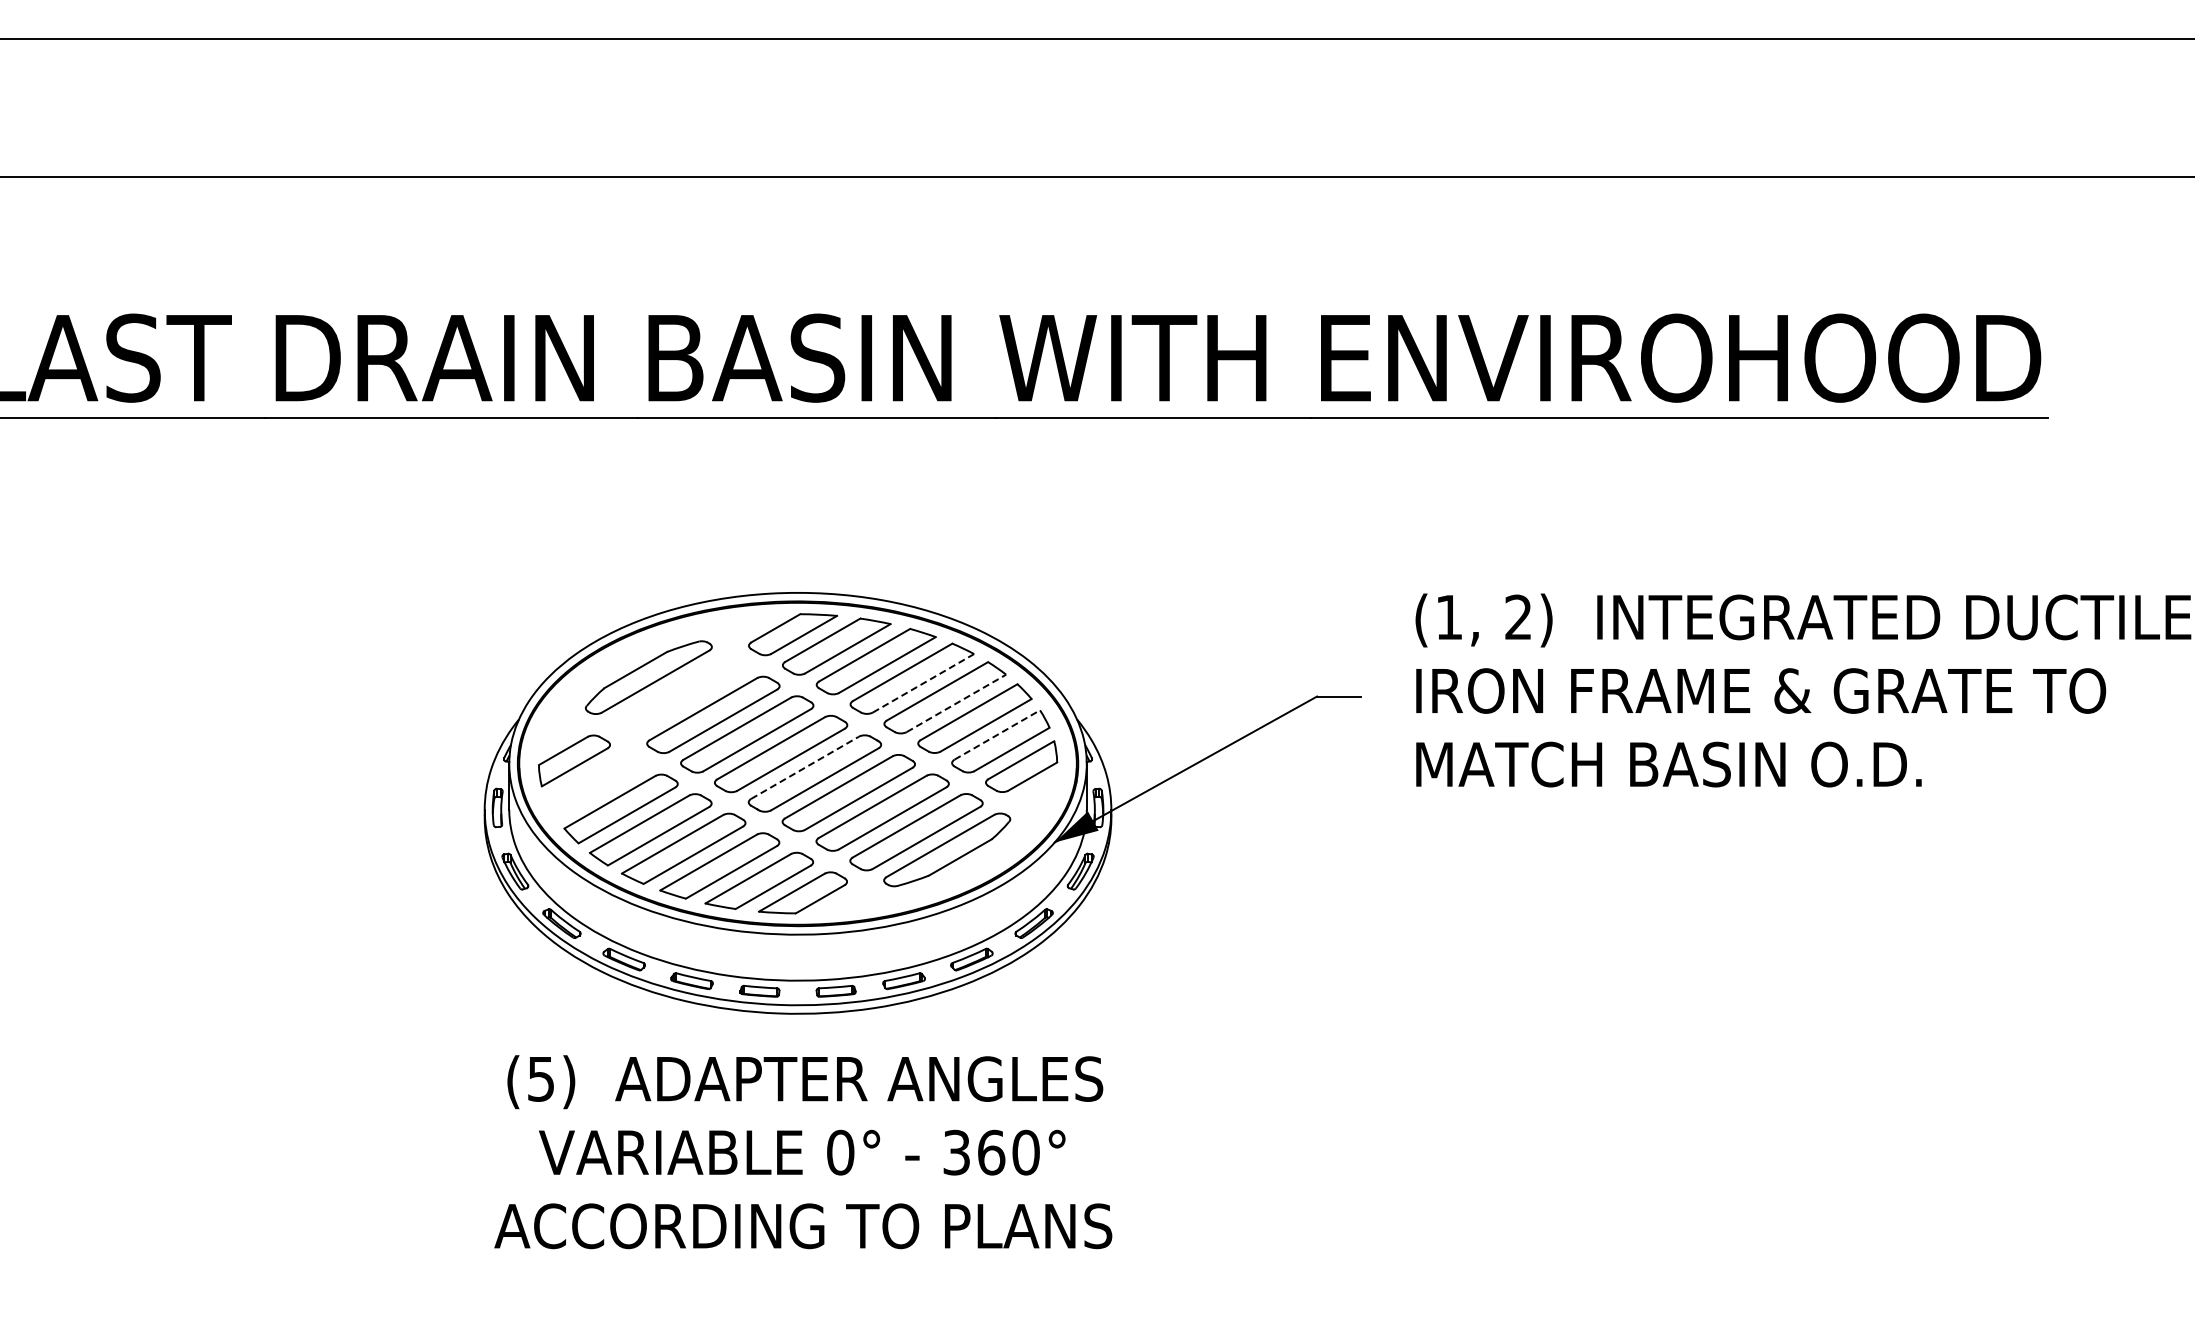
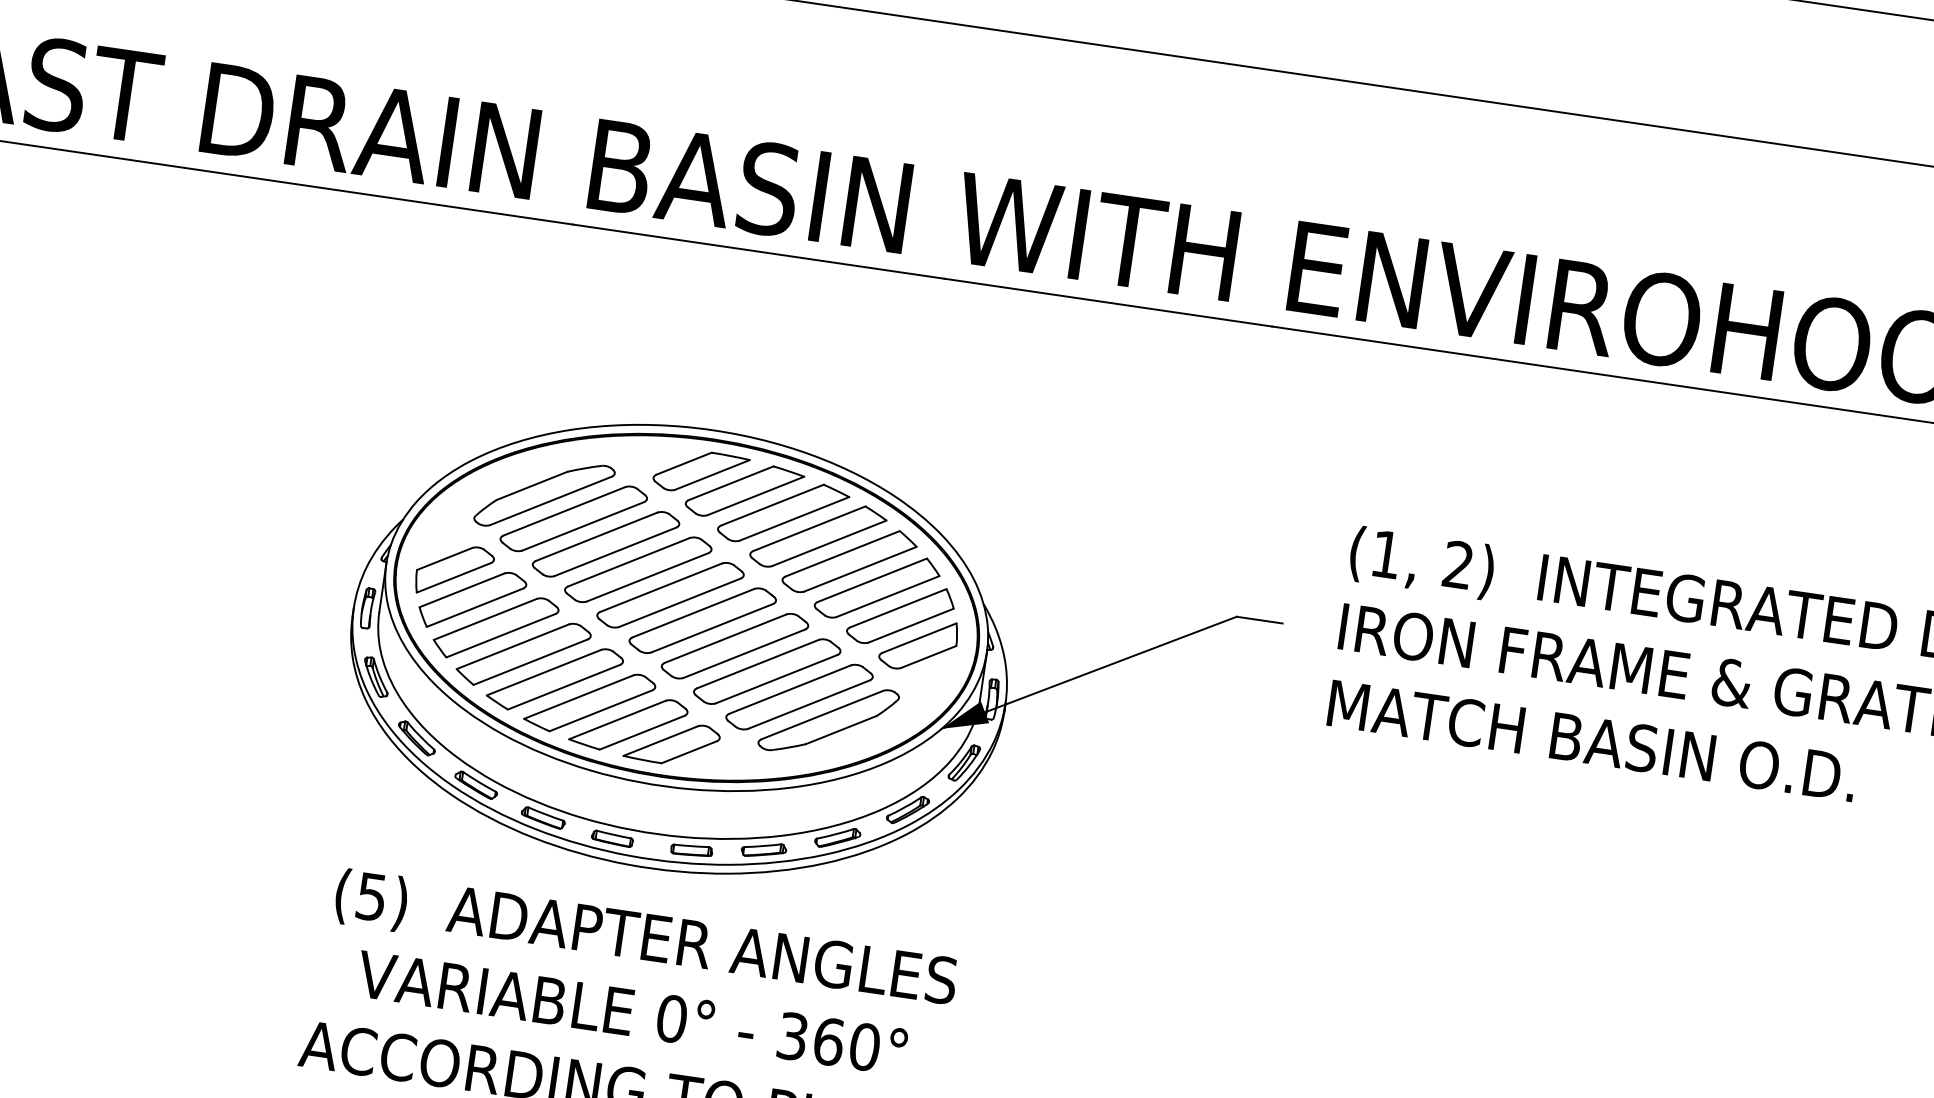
line: (923, 683) -> (829, 543), dashed -> solid
part: (679, 695) -> (573, 518), added
line: (956, 703) -> (860, 569), dashed -> solid
line: (997, 734) -> (898, 607), dashed -> solid
line: (805, 767) -> (693, 612), dashed -> solid
part: (594, 786) -> (471, 600), added

